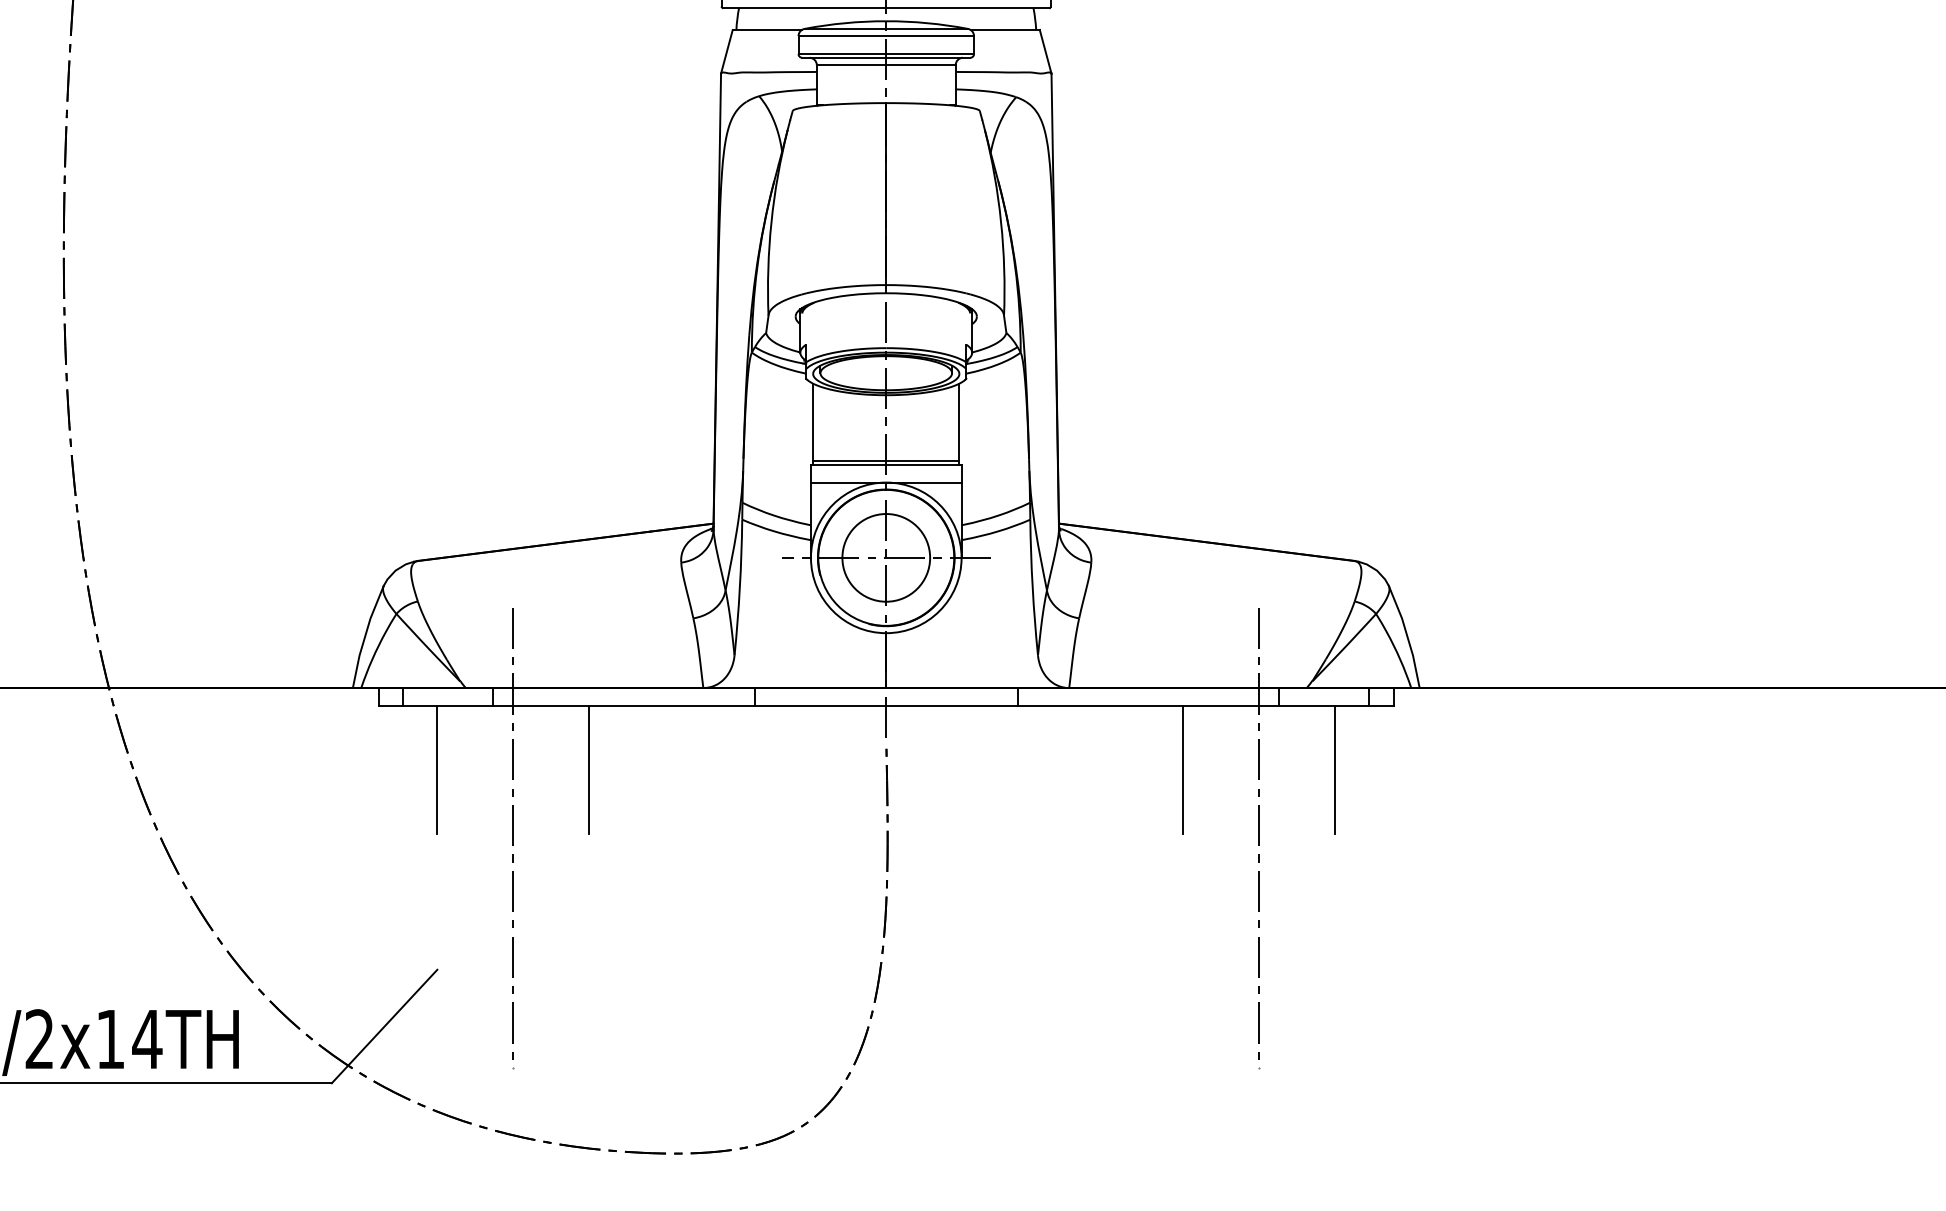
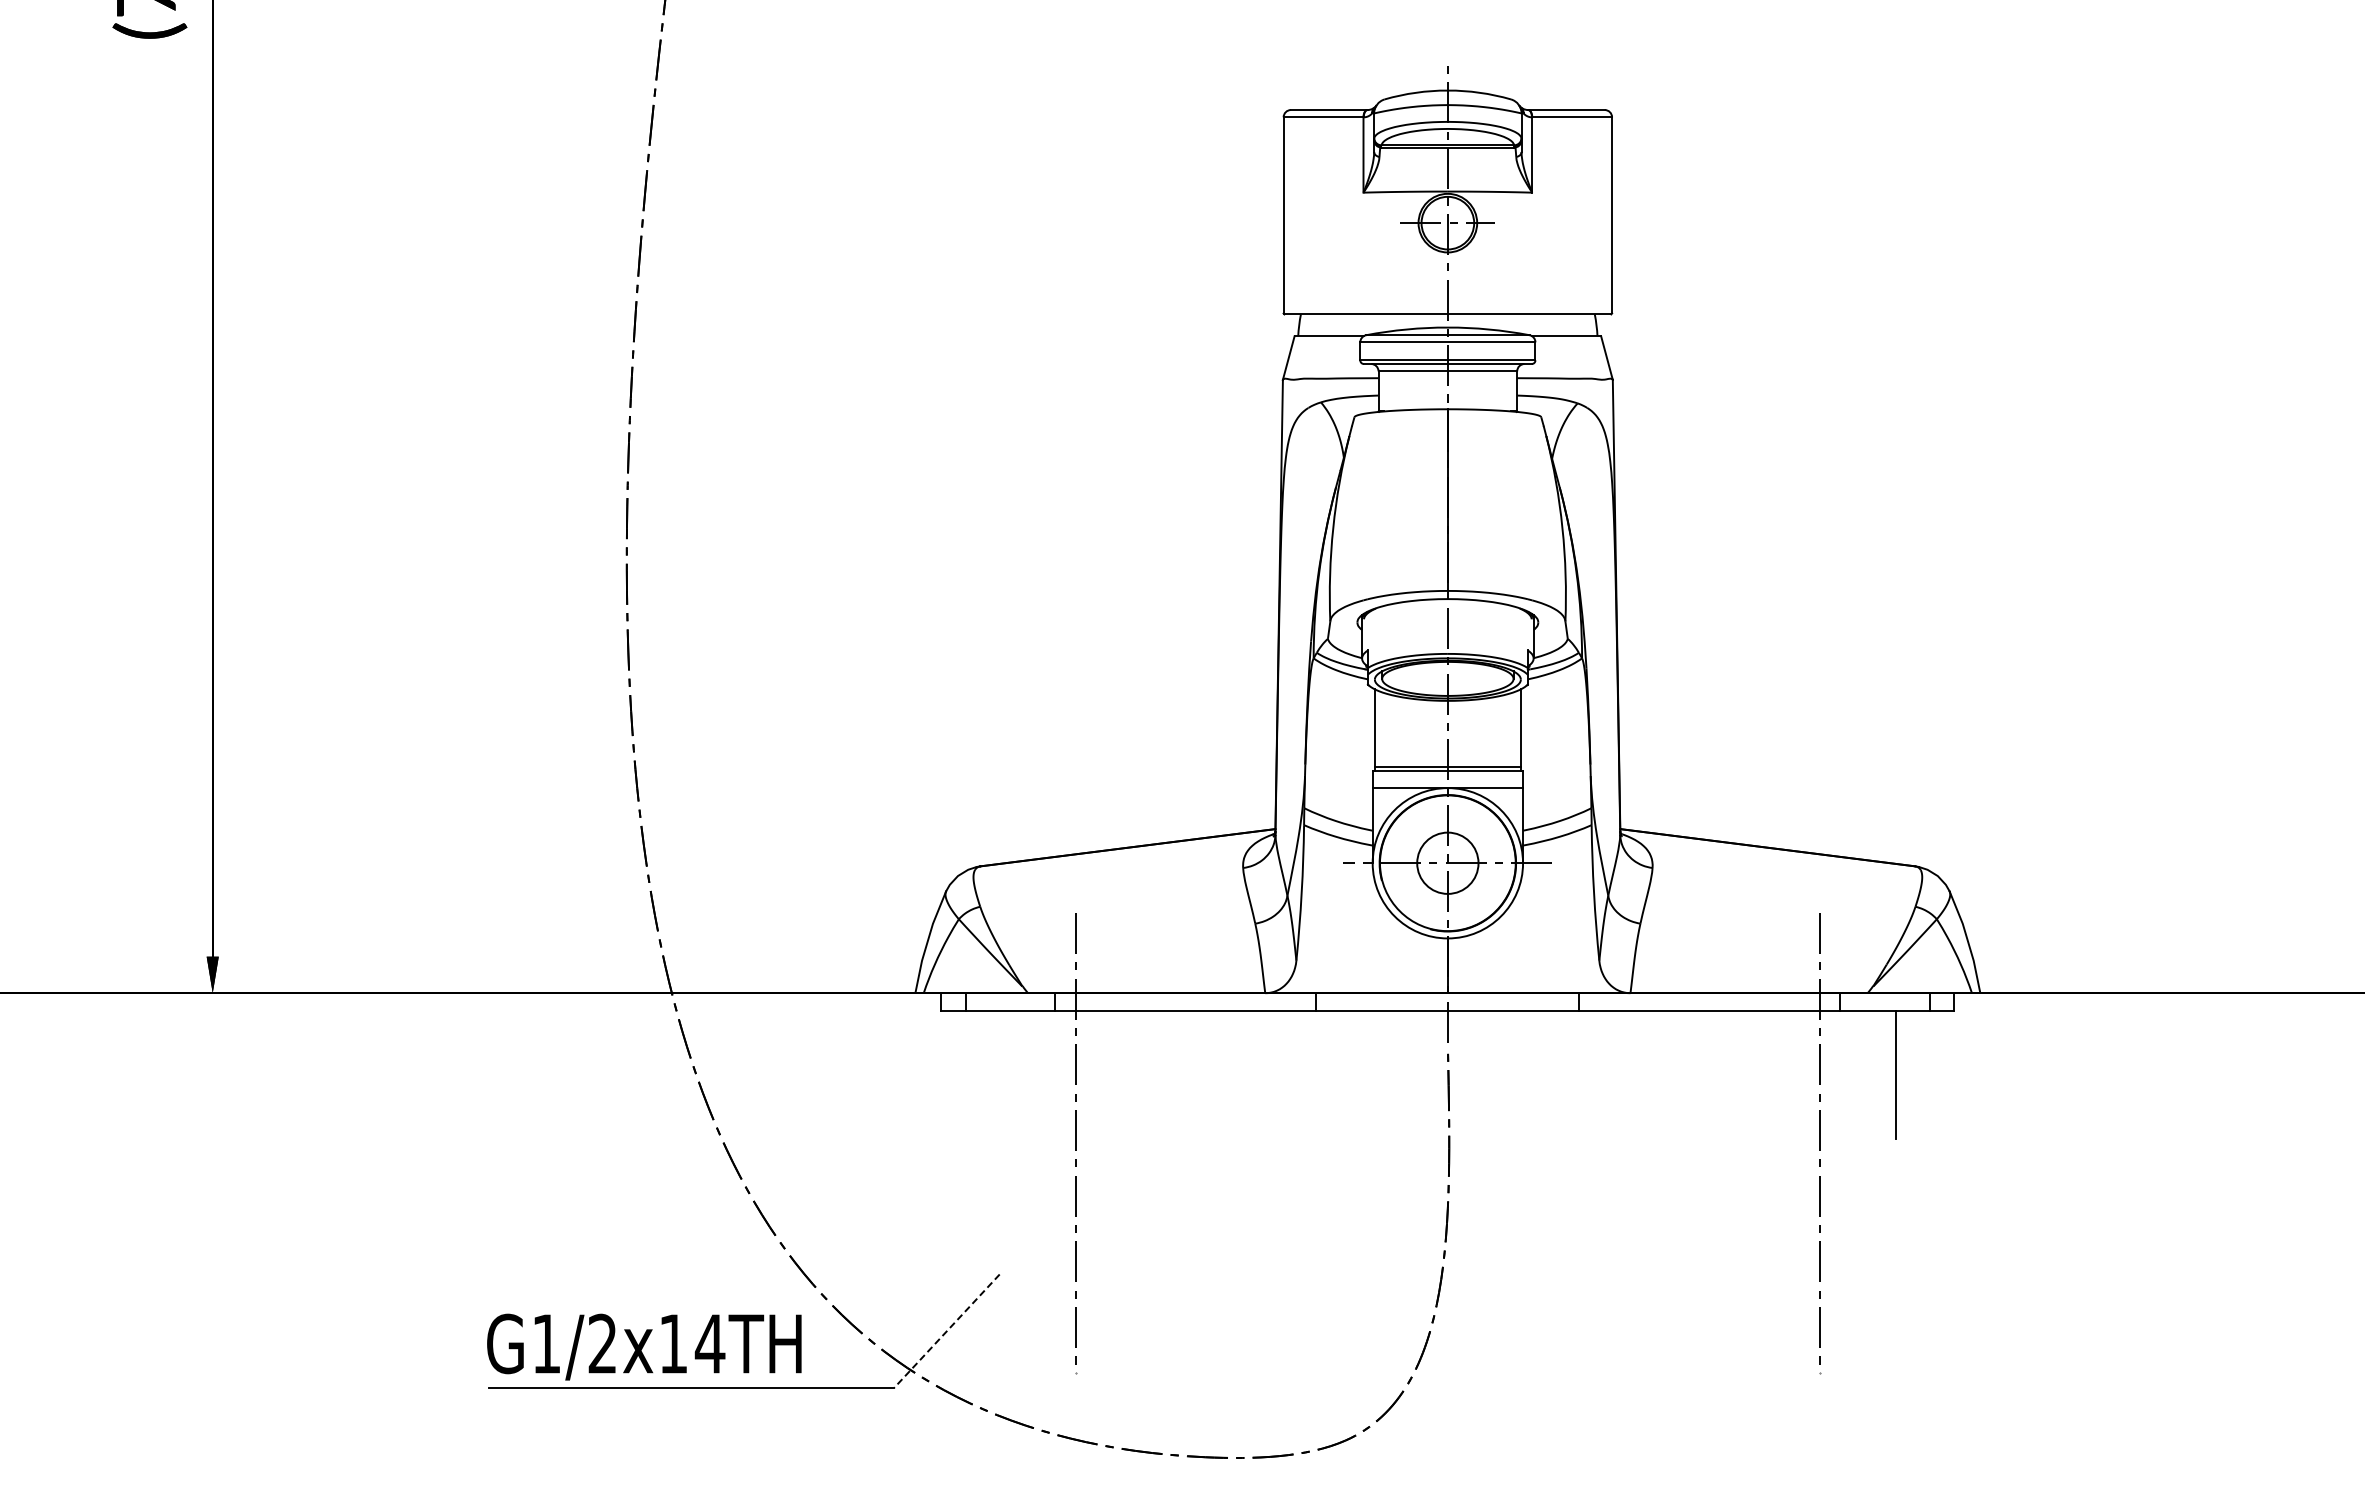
circle: (885, 558) -> (1447, 863), size x0.7
line: (437, 770) -> (999, 1075), removed
line: (589, 770) -> (1151, 1075), removed
line: (1183, 770) -> (1744, 1075), removed
line: (384, 1026) -> (946, 1331), solid -> dashed

